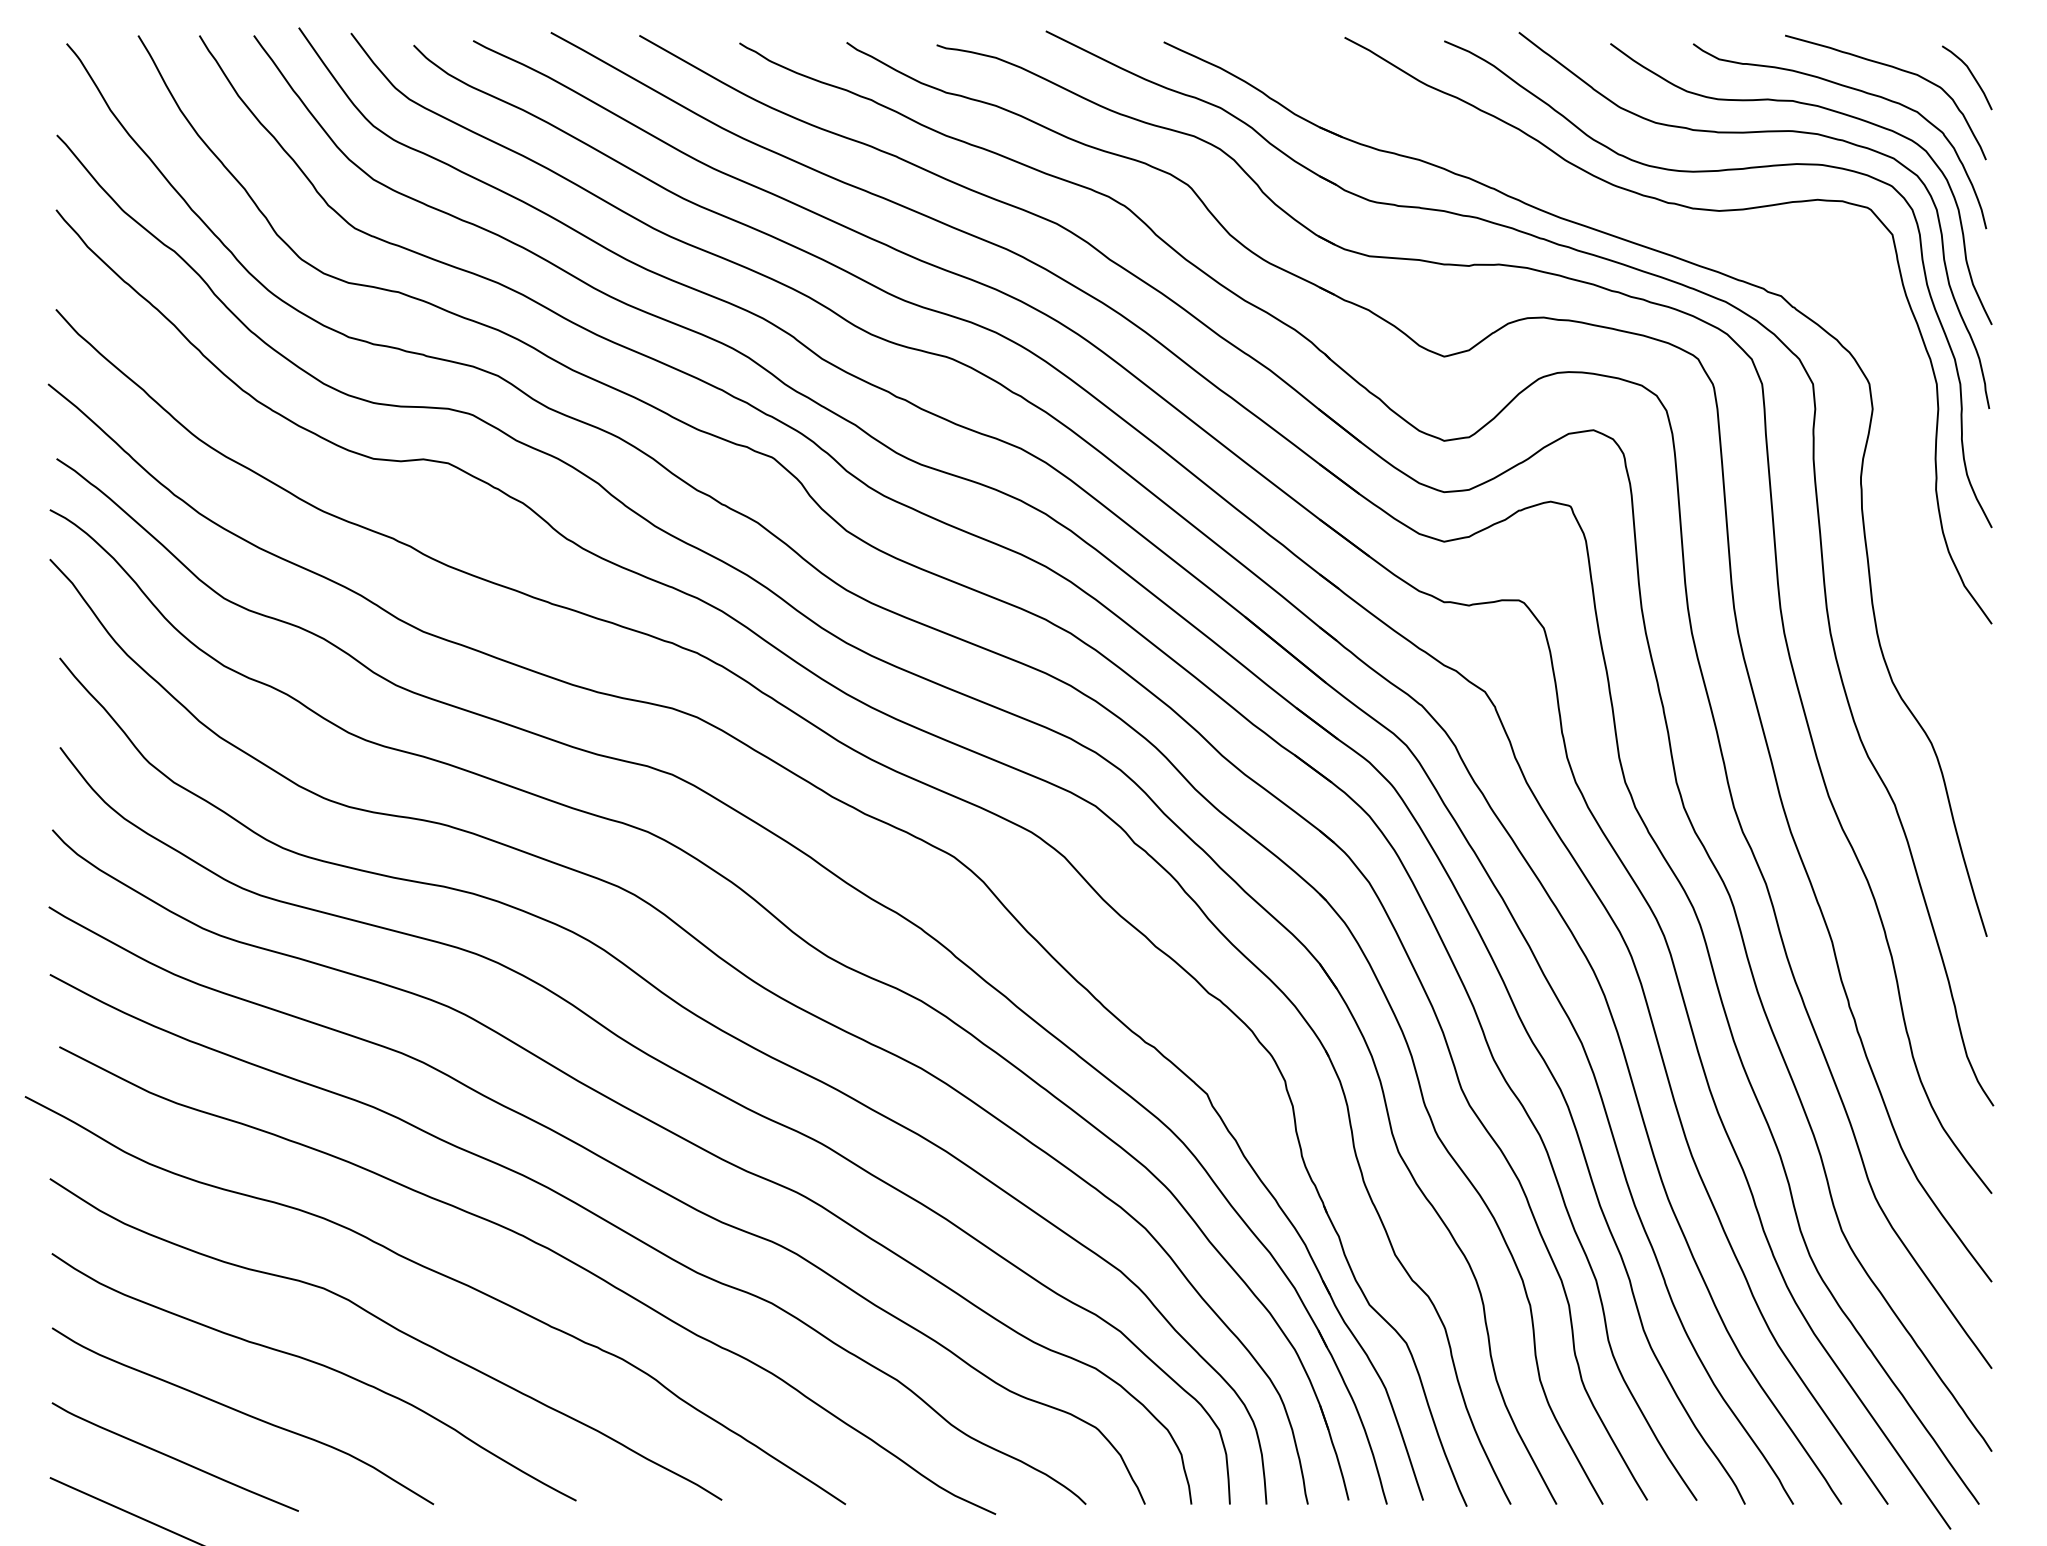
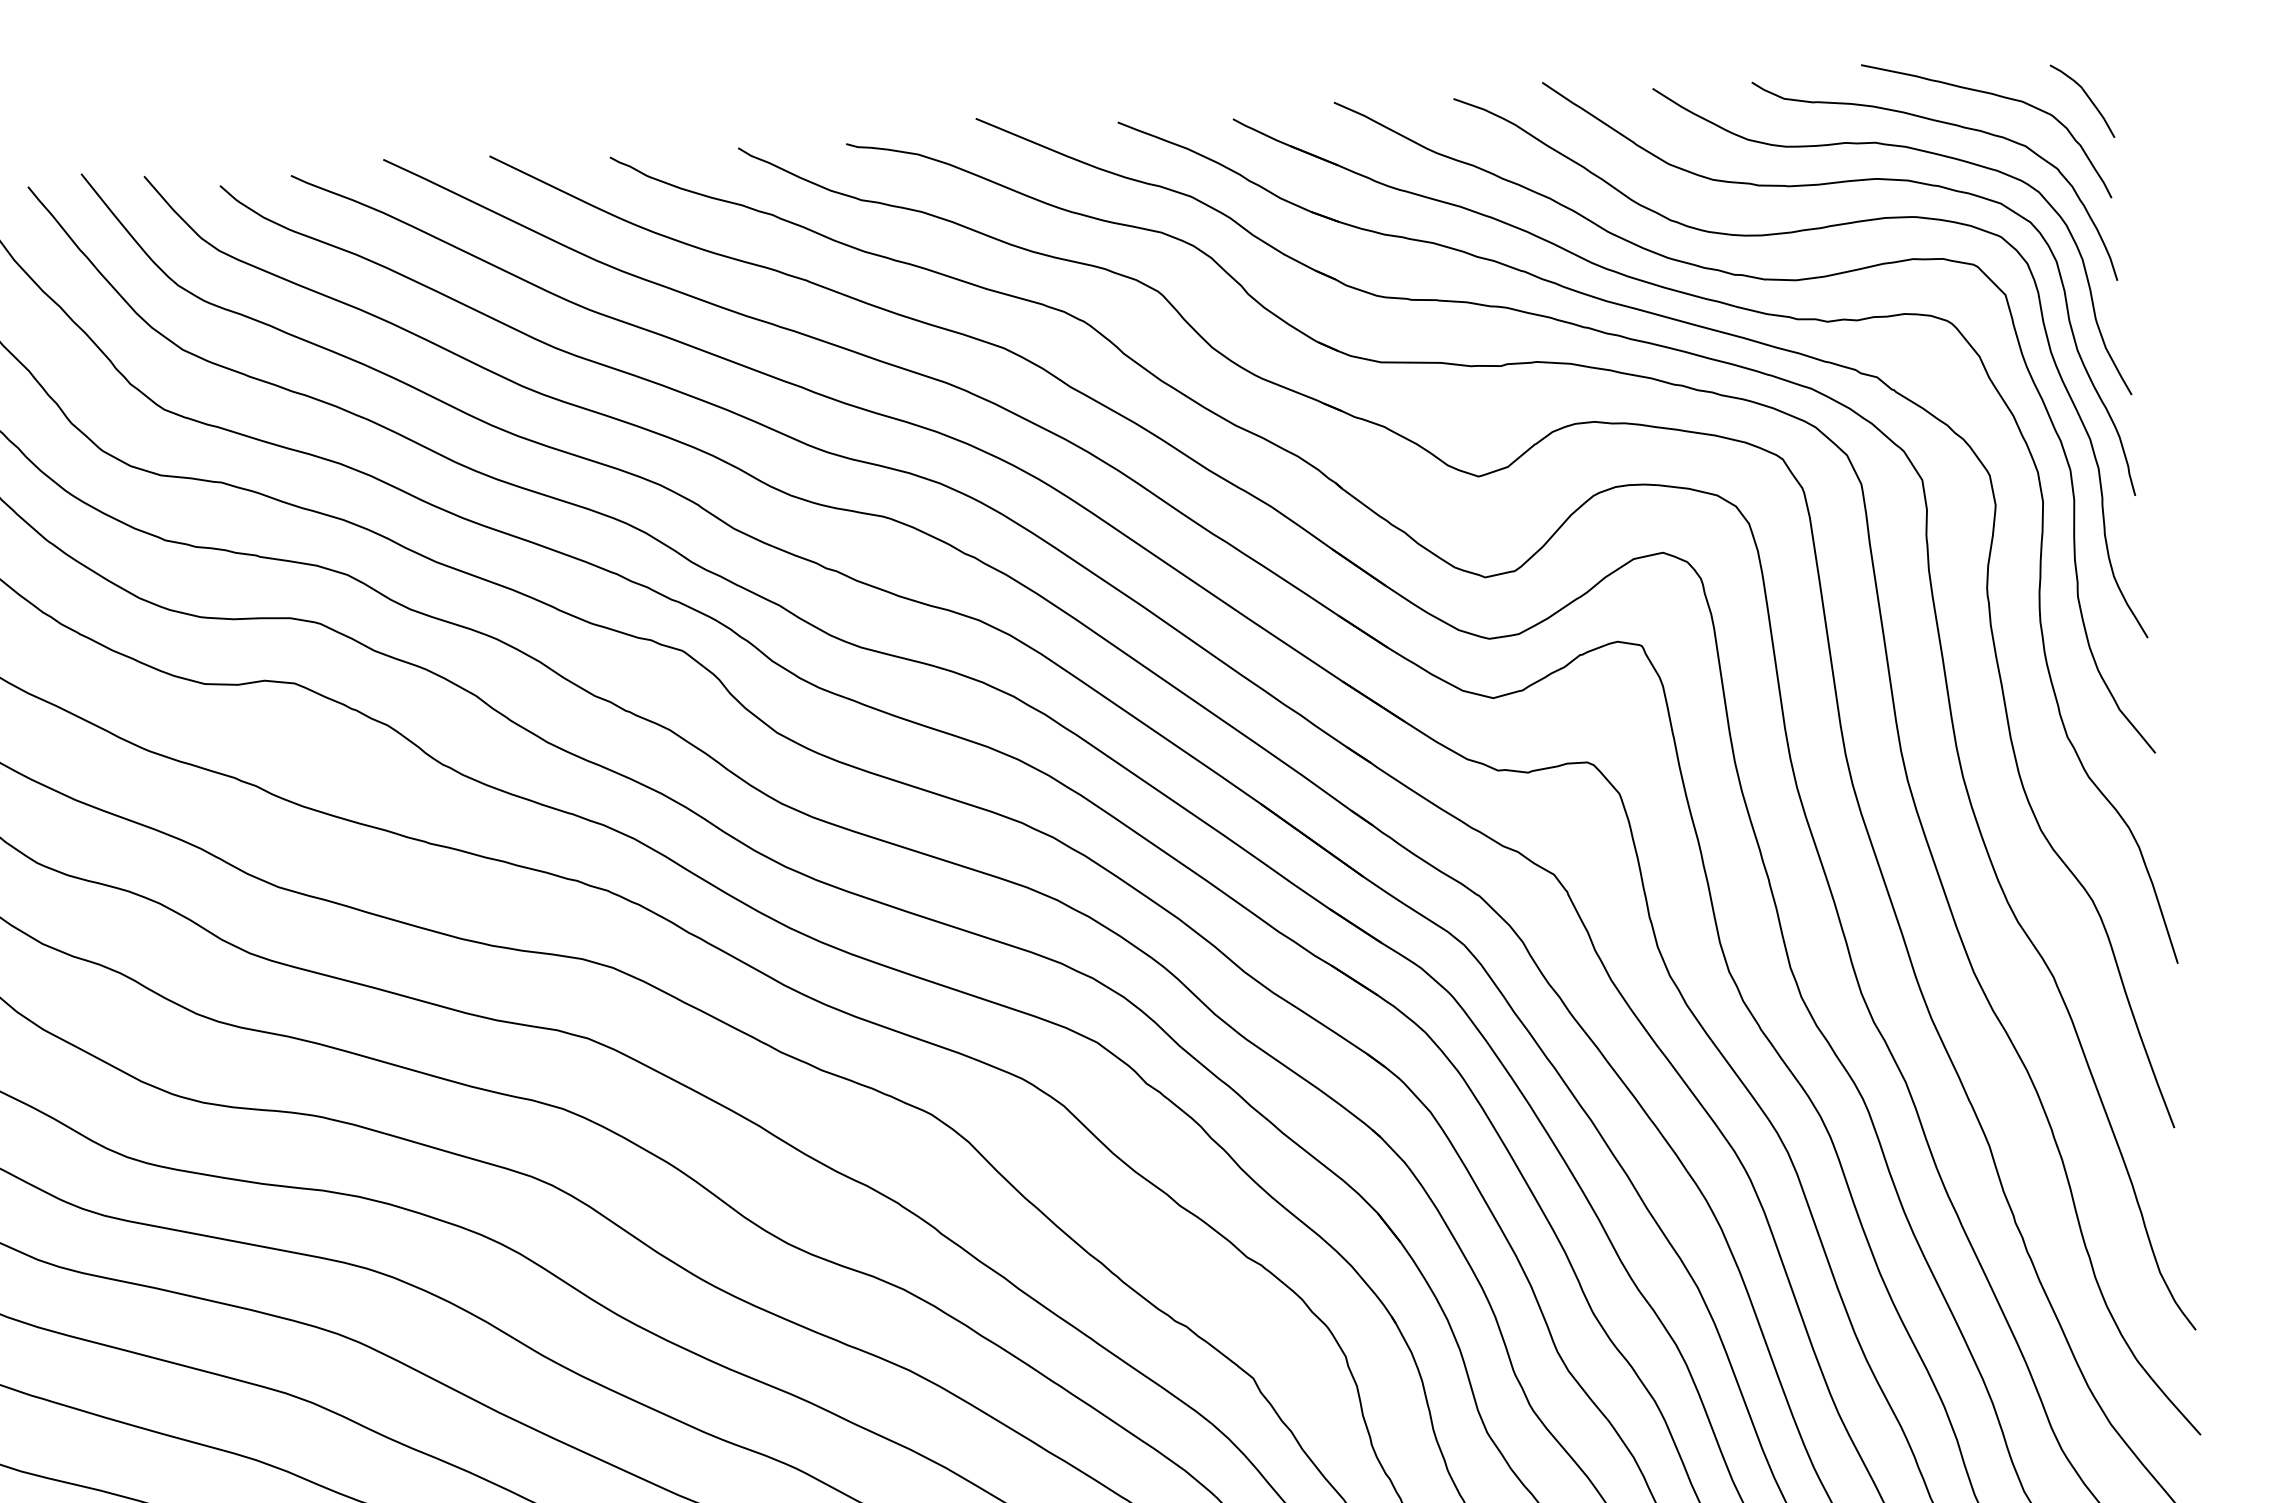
part: (1685, 236) -> (1757, 313), added

